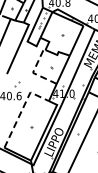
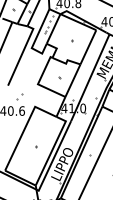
line: (33, 72) -> (38, 83), dashed -> solid
line: (22, 110) -> (25, 127), dashed -> solid

